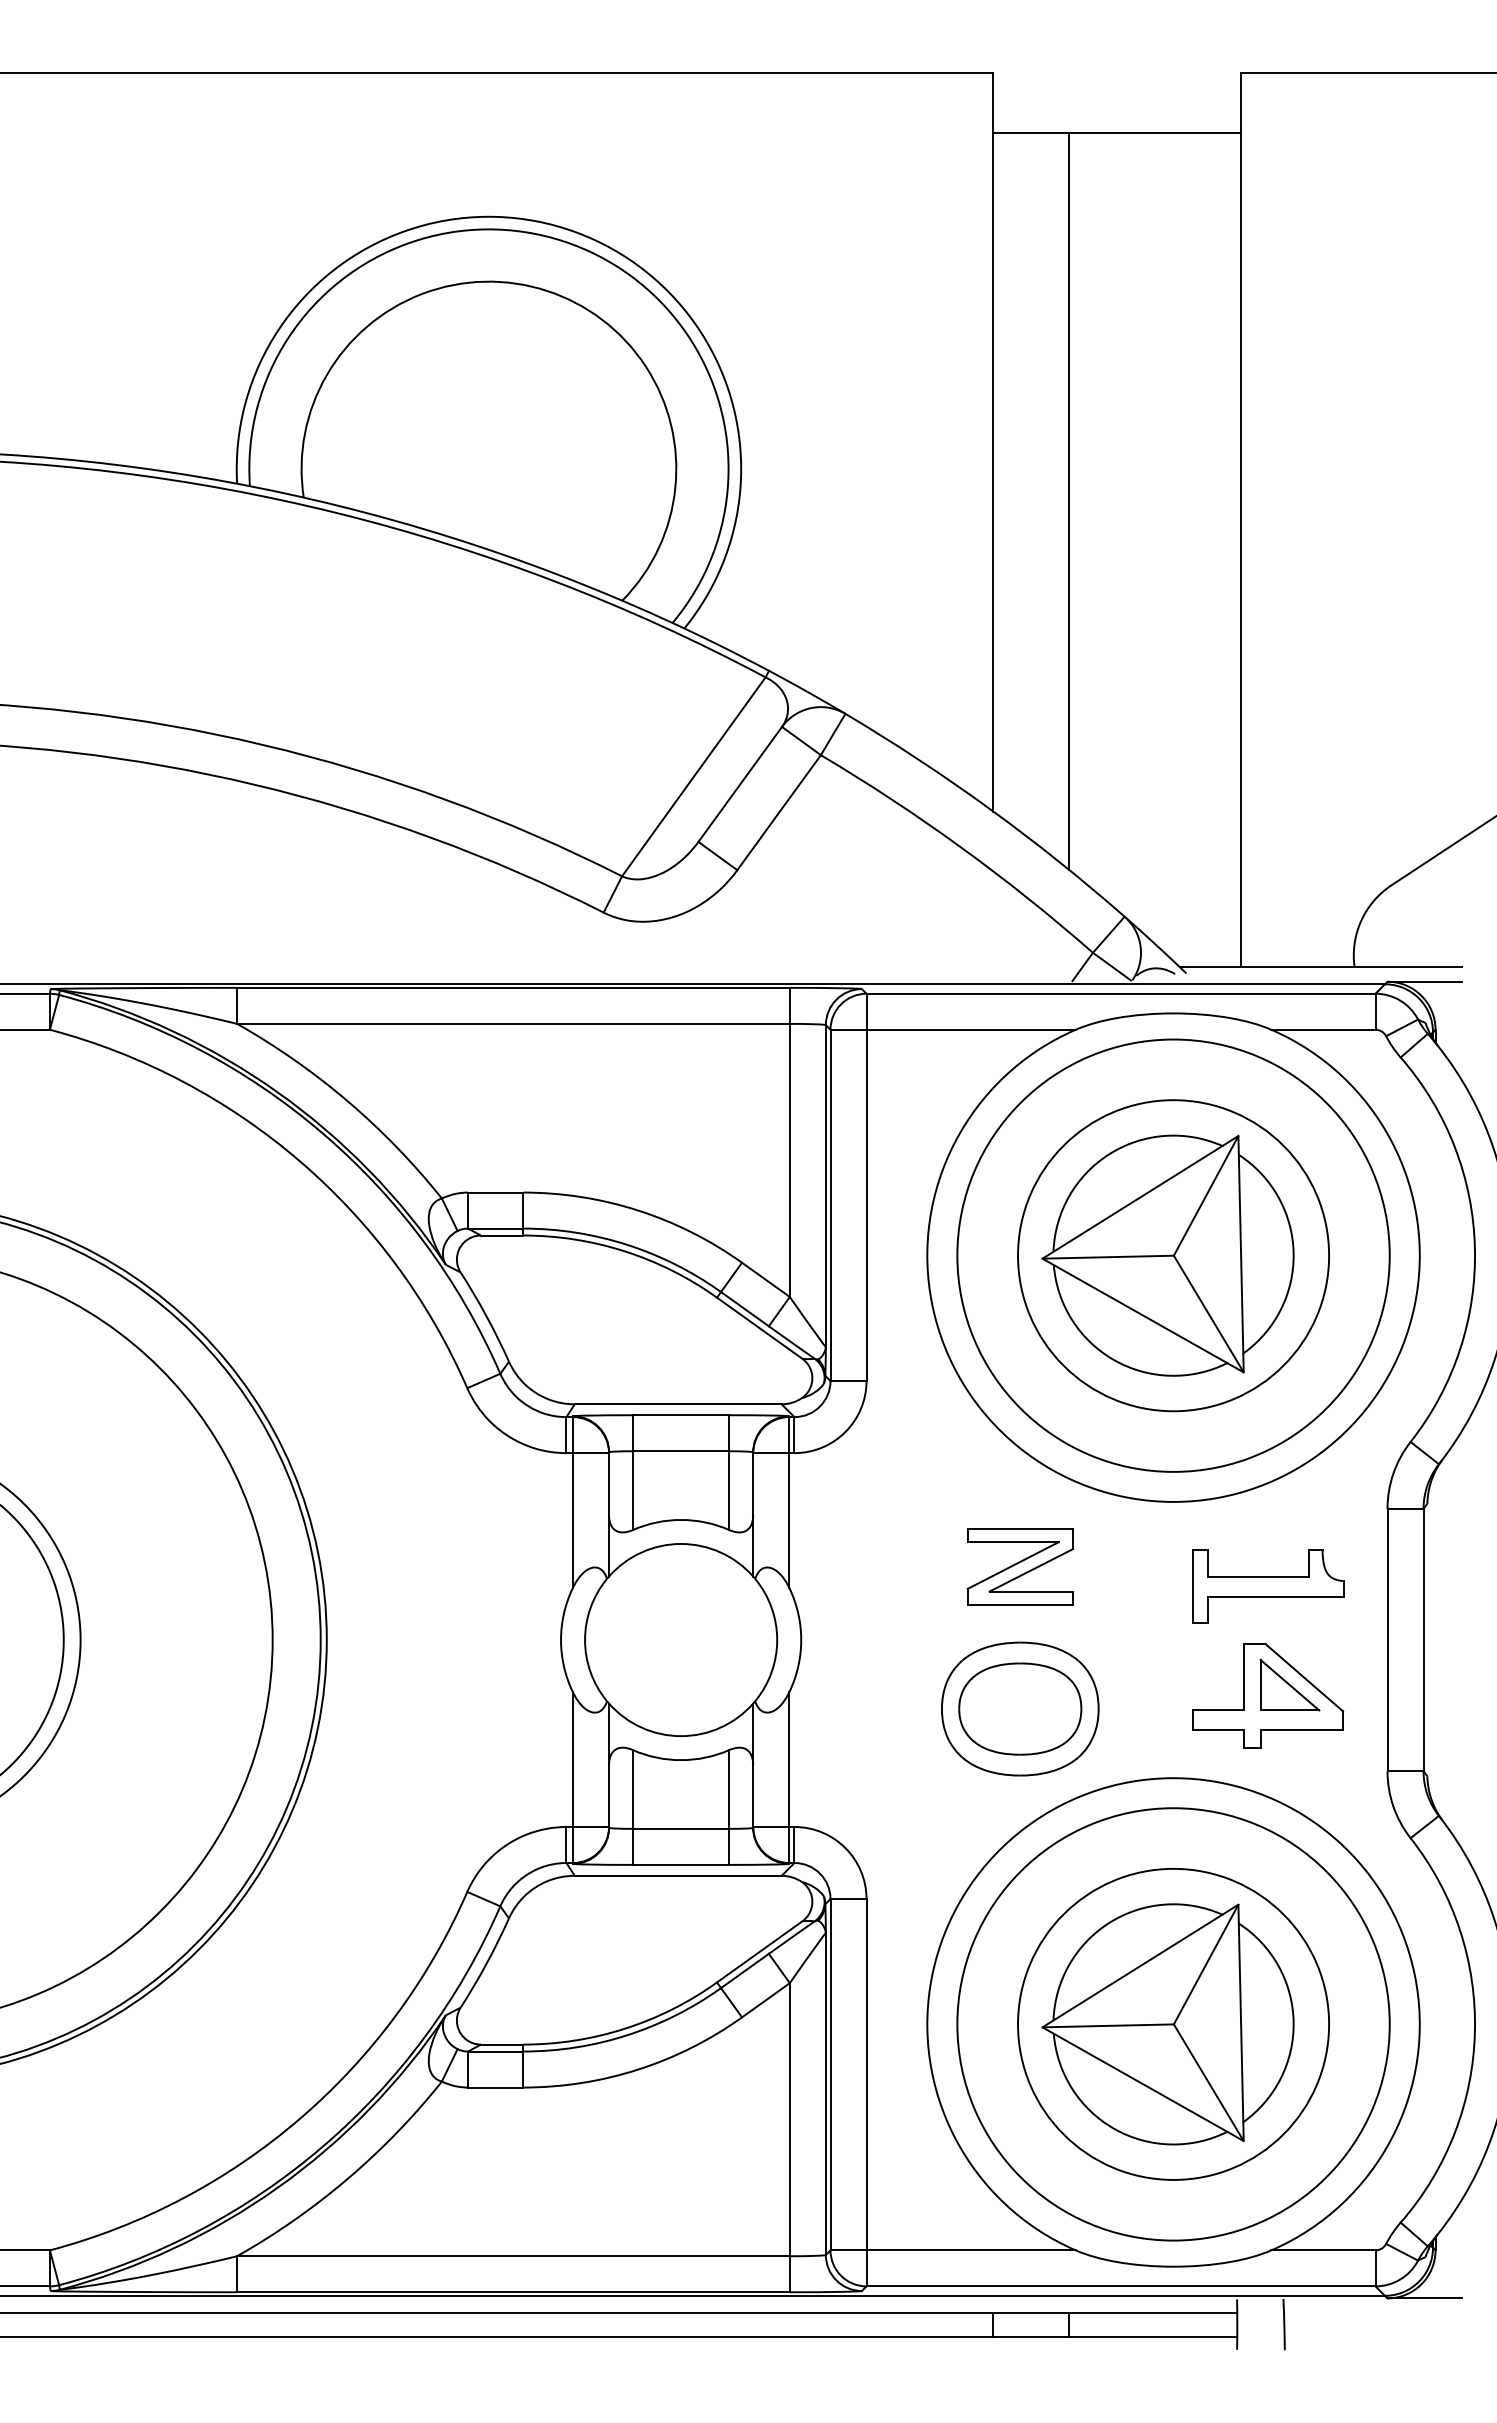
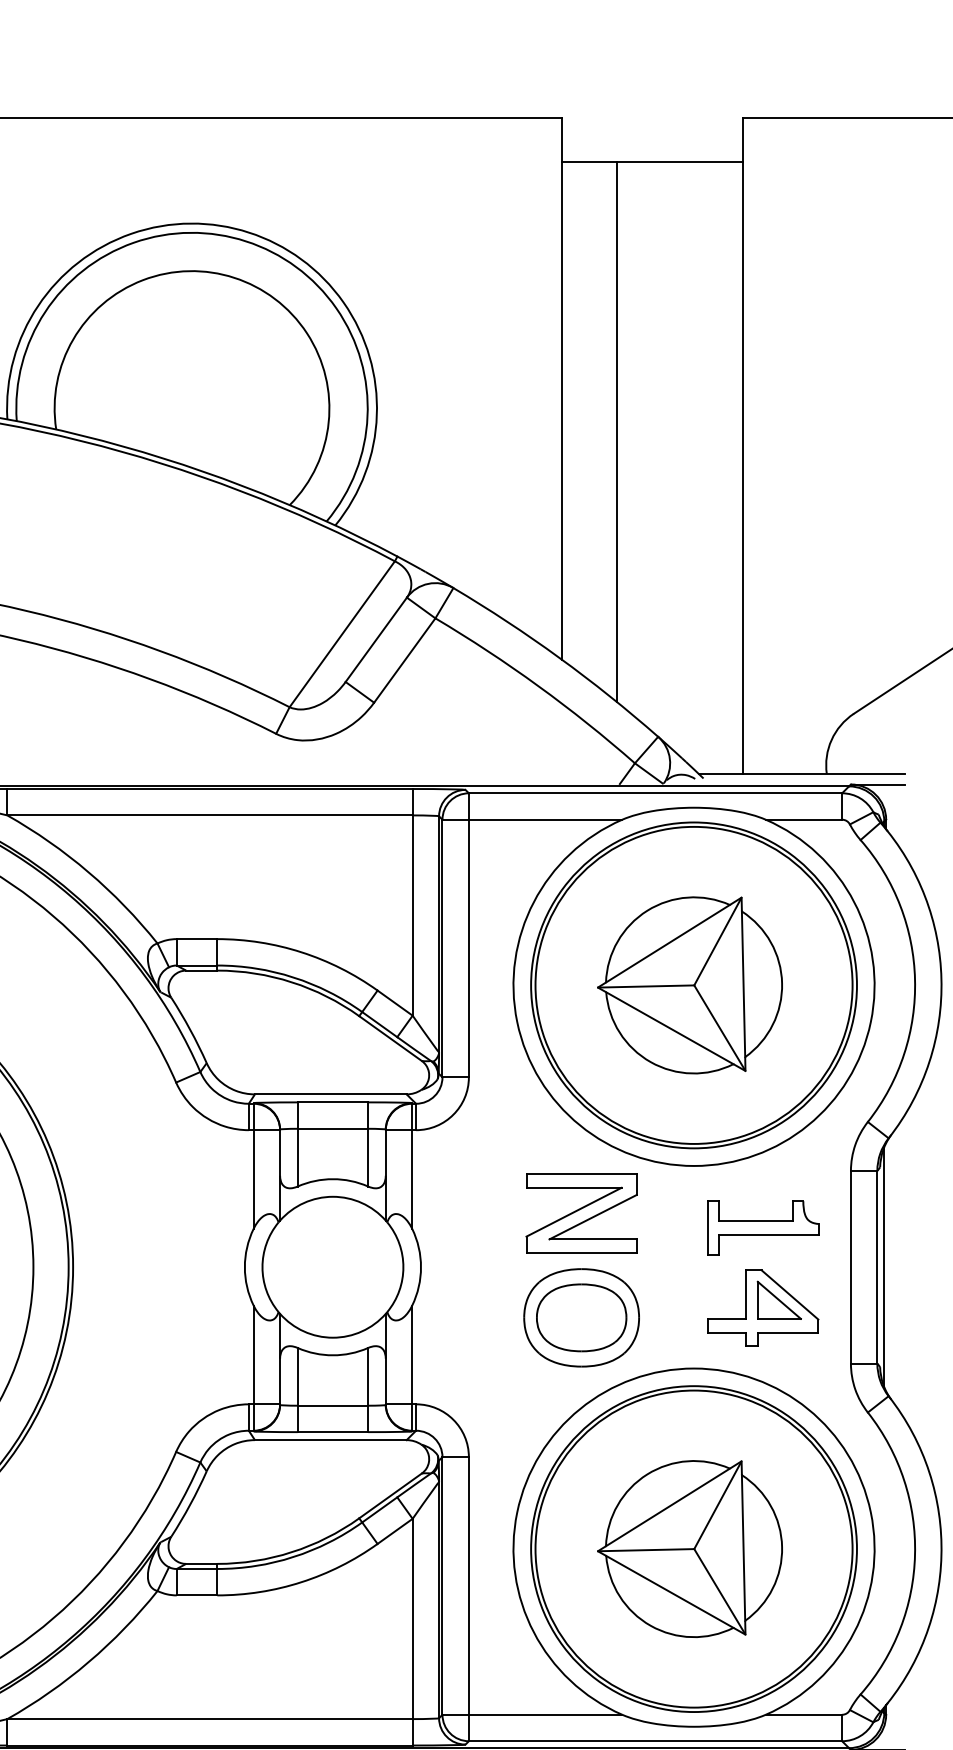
circle: (1173, 1255) -> (694, 985), size x1.43
part: (1020, 1566) -> (581, 1213), size x1.43
line: (1432, 1639) -> (883, 1266), added
circle: (1173, 2024) -> (694, 1549), size x1.43

